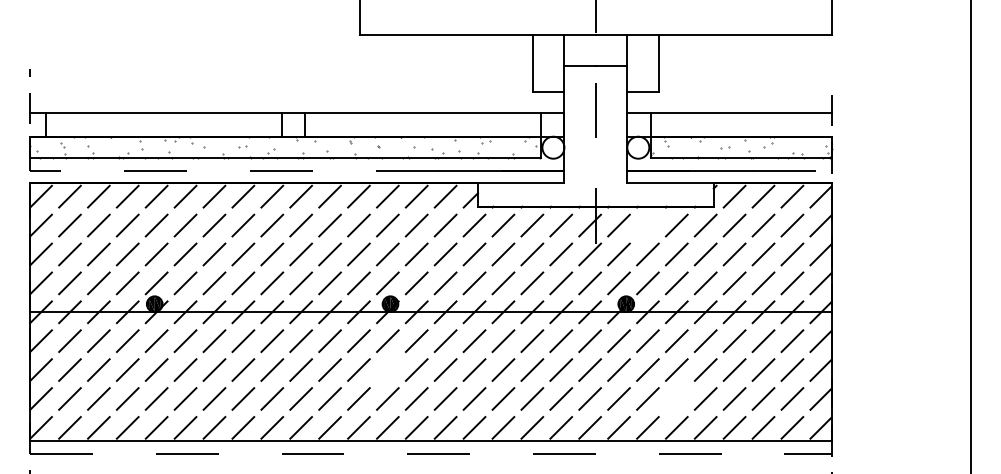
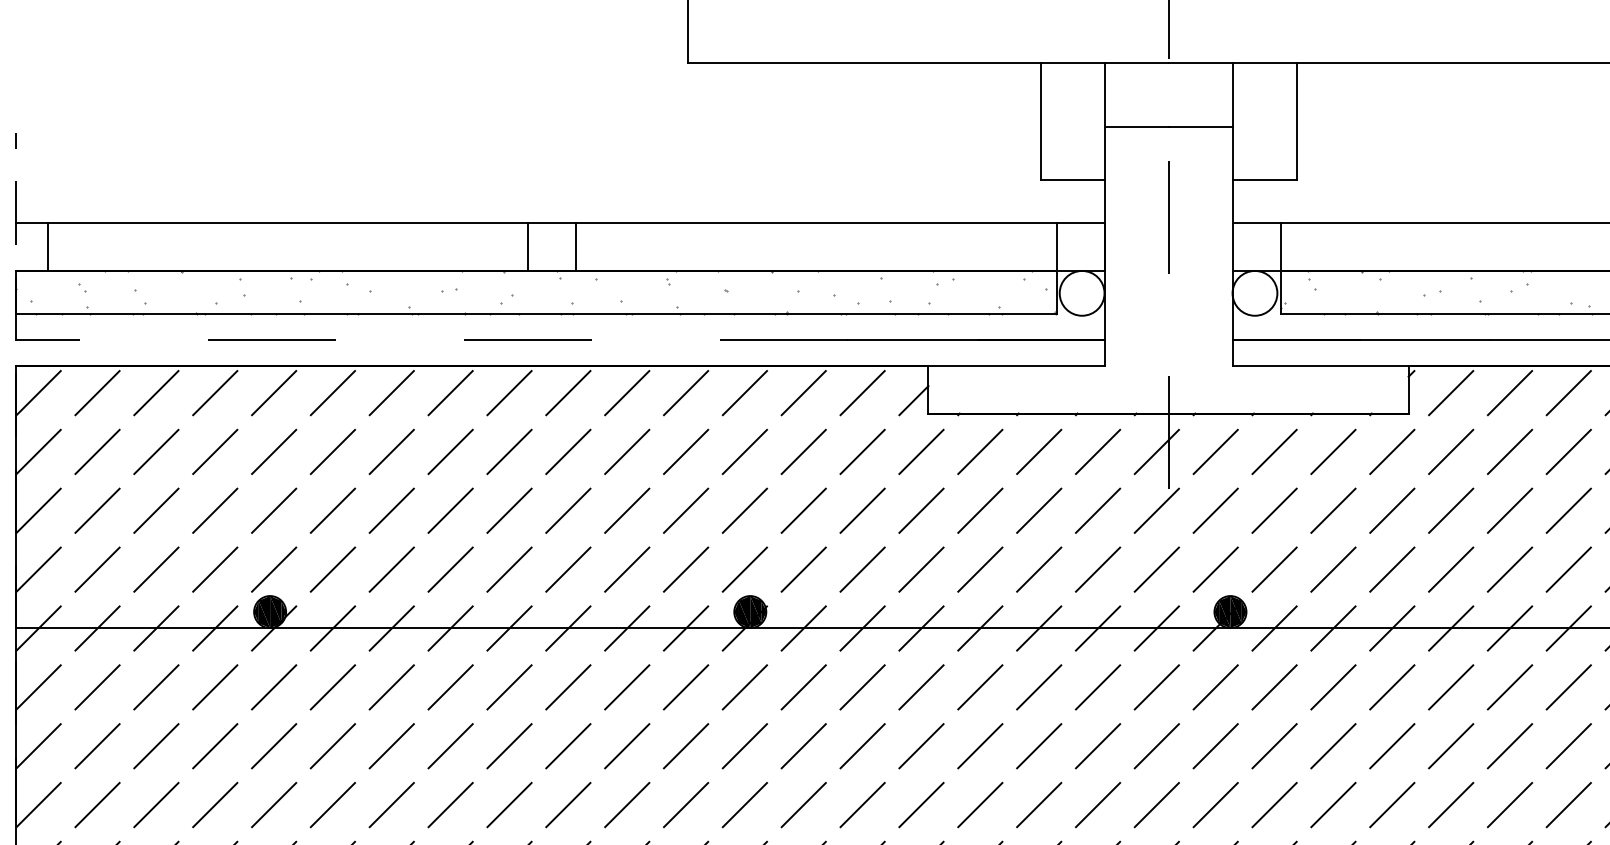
line: (647, 225) -> (1273, 451), added
line: (387, 369) -> (744, 745), added
line: (676, 398) -> (1332, 804), added

